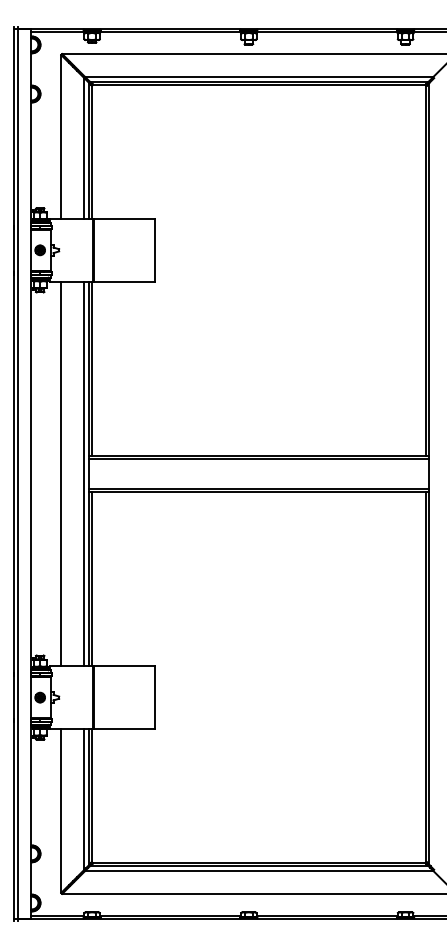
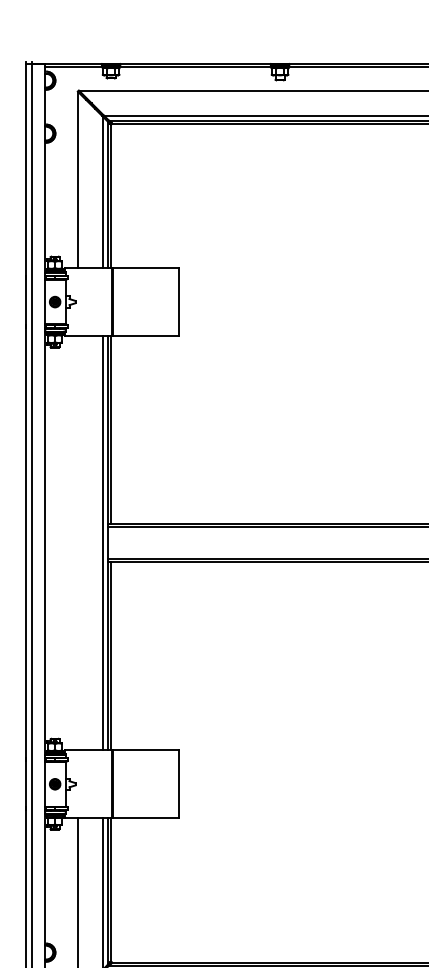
line: (61, 473) -> (78, 542), removed

